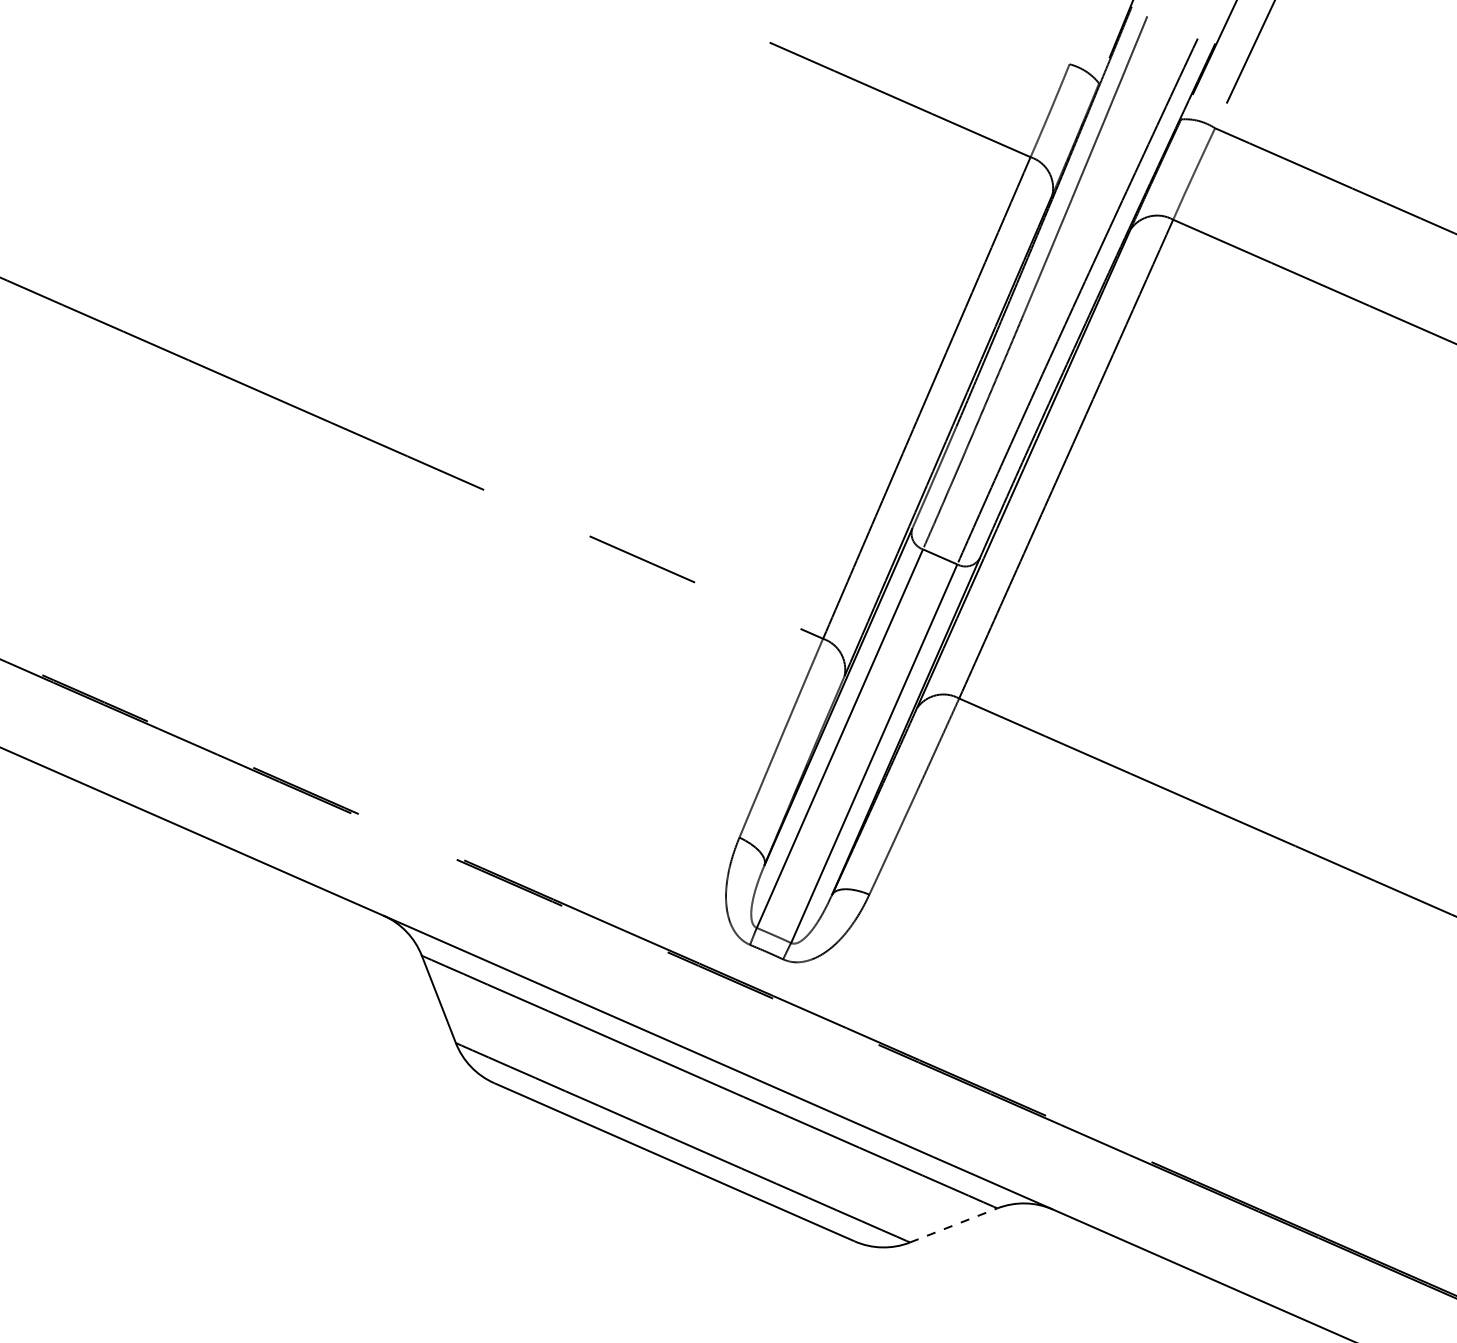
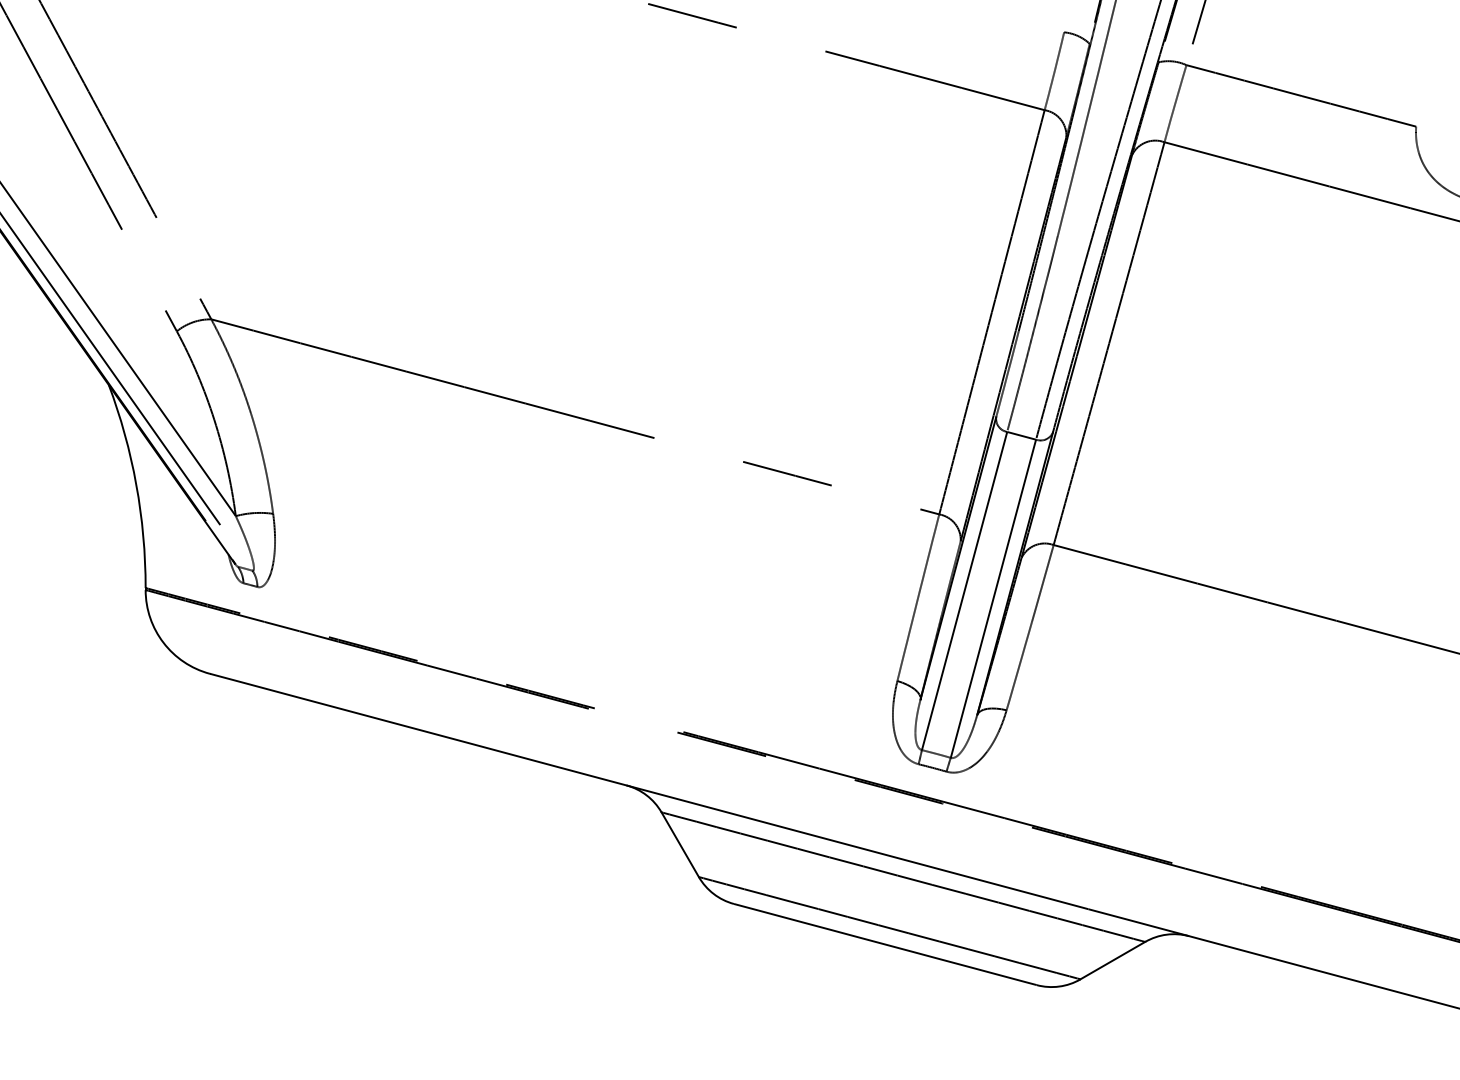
line: (954, 1225) -> (1113, 960), dashed -> solid

